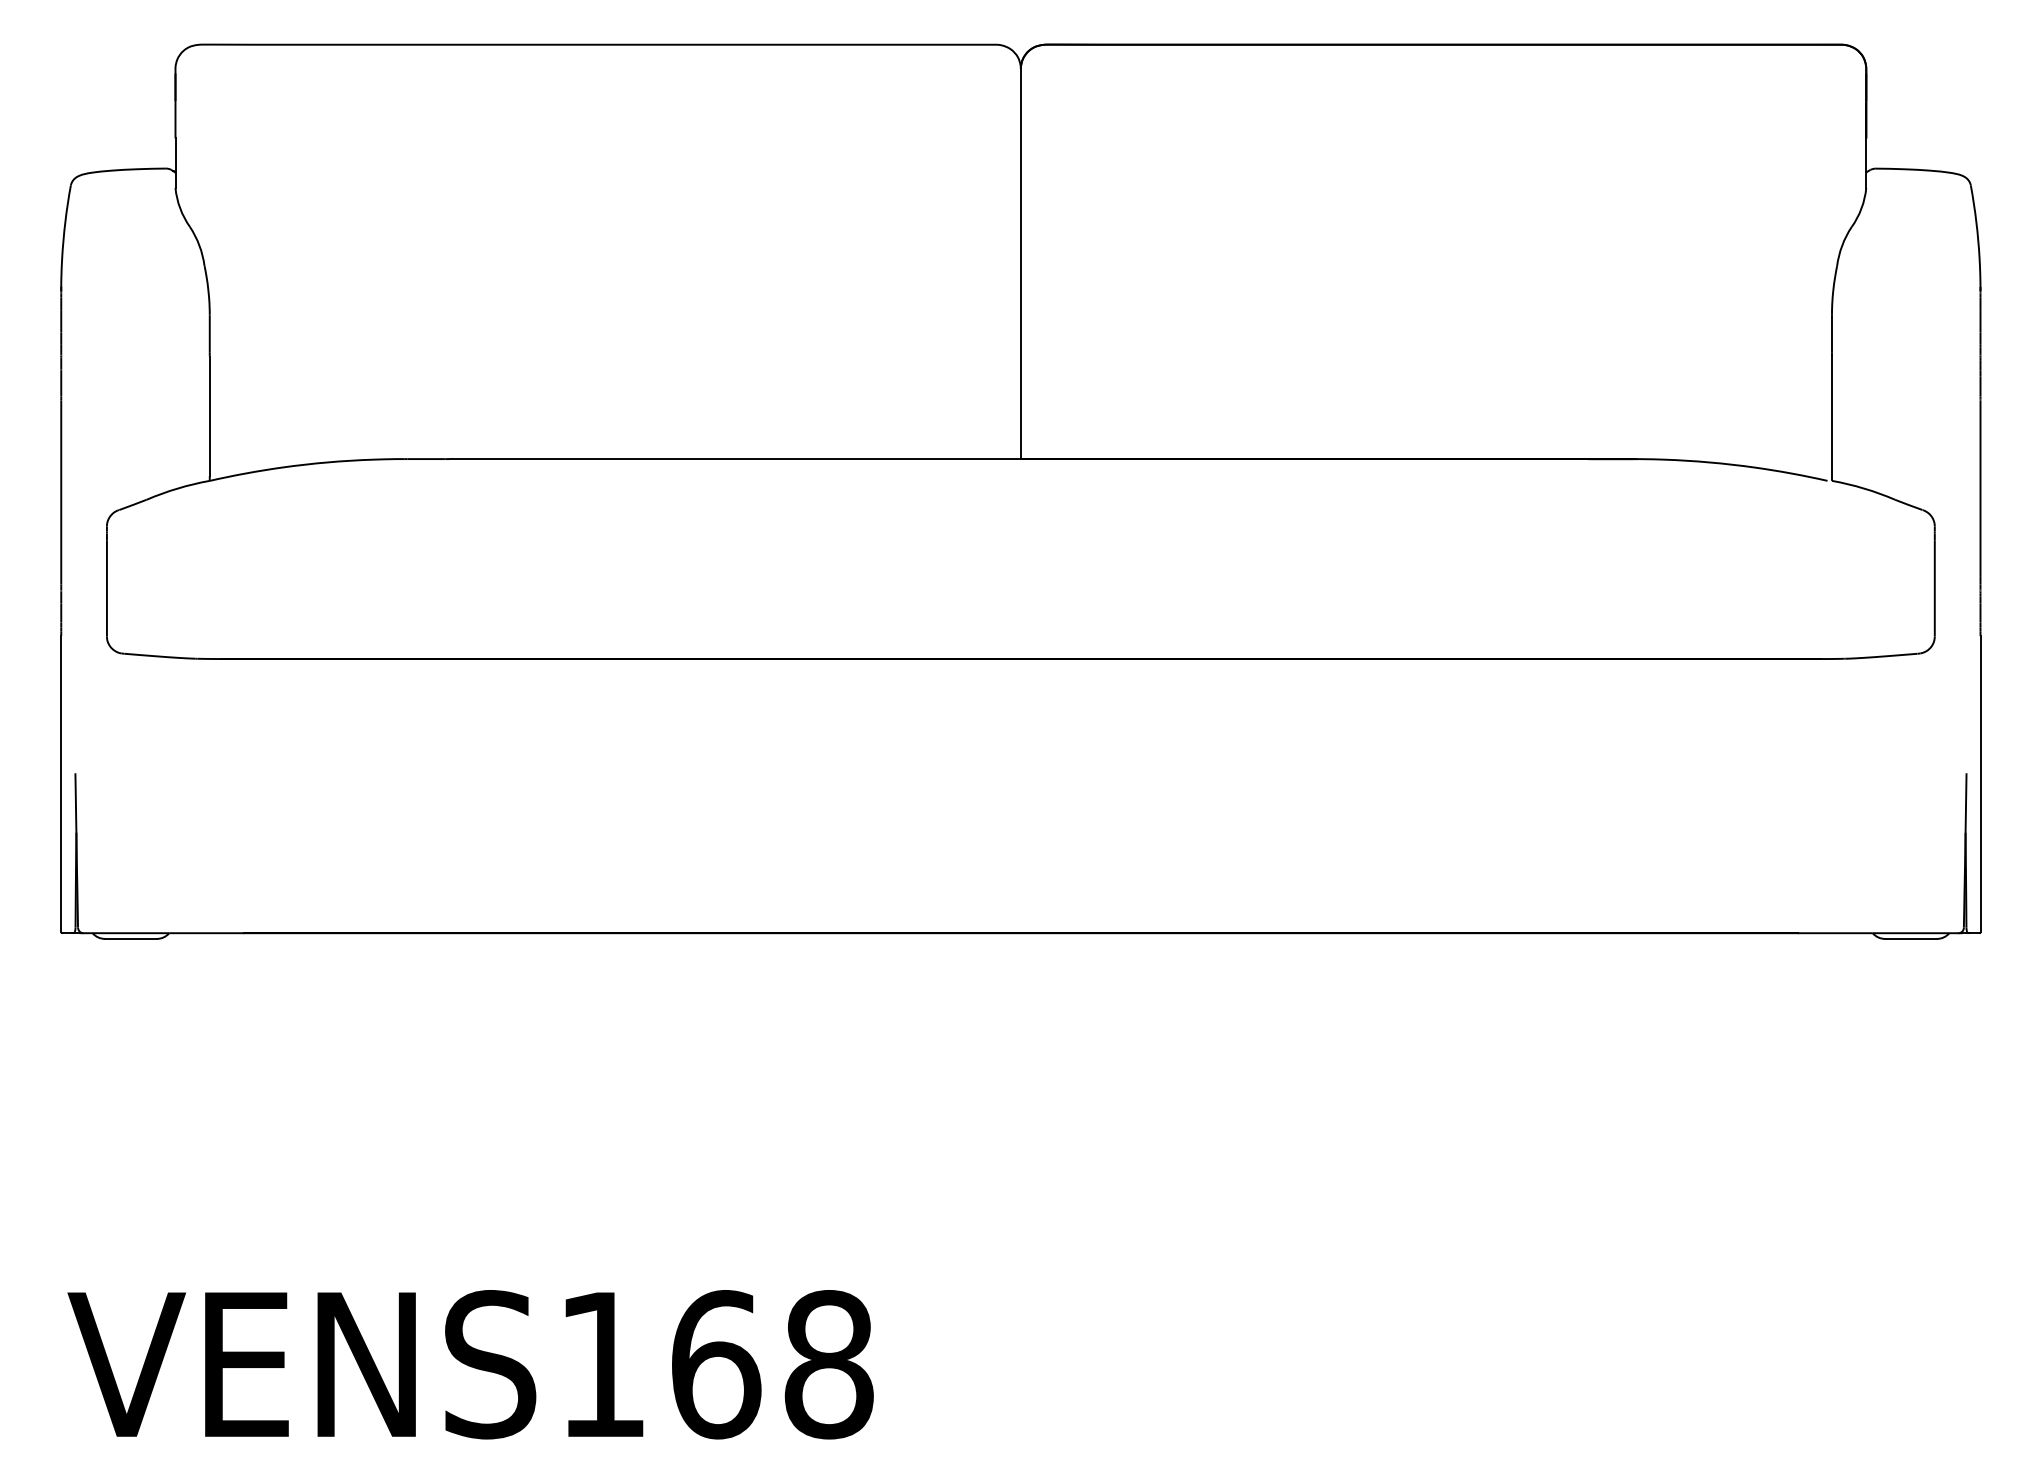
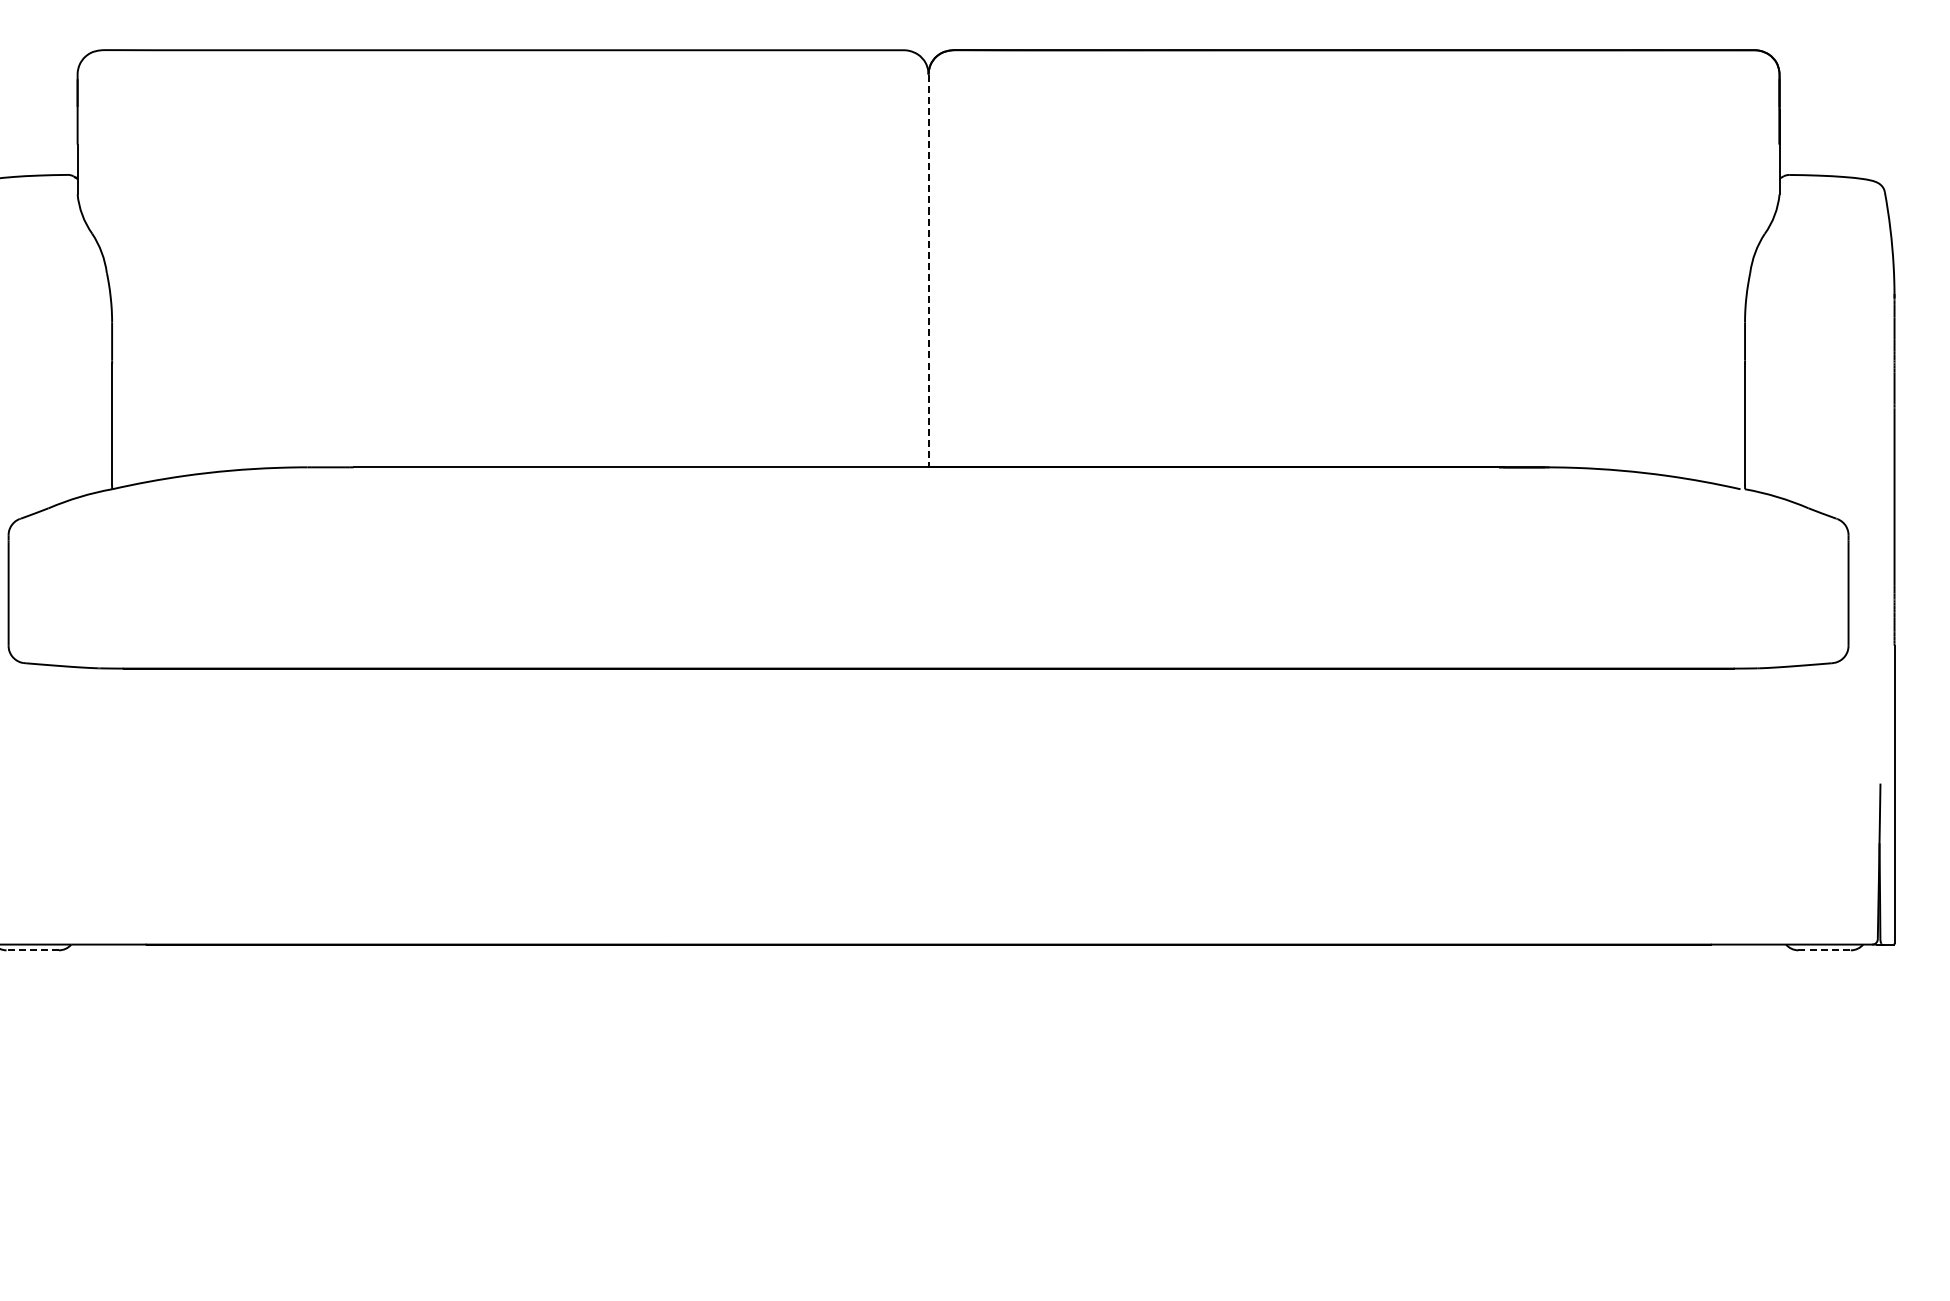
line: (1020, 264) -> (928, 271), solid -> dashed
line: (130, 938) -> (32, 949), solid -> dashed
line: (1911, 938) -> (1825, 949), solid -> dashed

